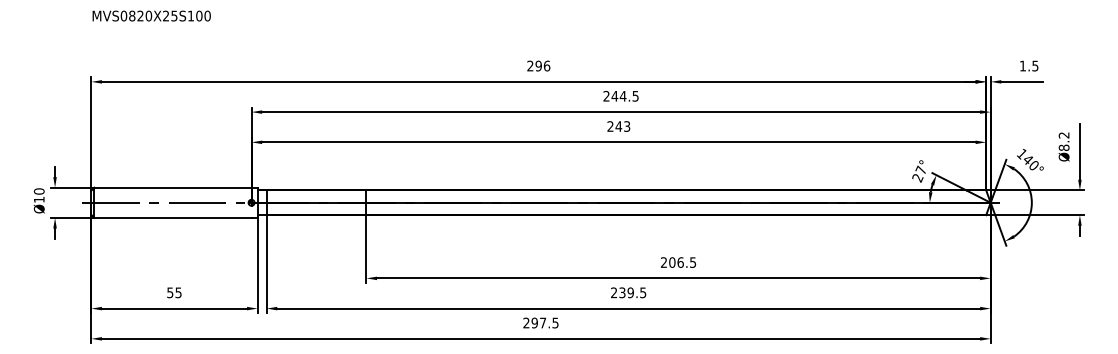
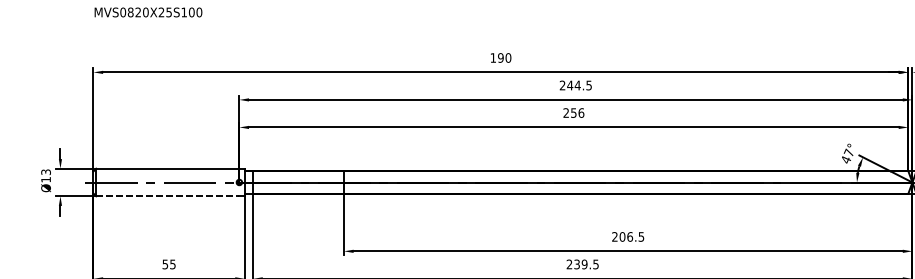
text: (538, 65) -> (500, 57), 296 -> 190
text: (622, 126) -> (577, 113), 243 -> 256
text: (917, 178) -> (845, 160), 27° -> 47°
text: (38, 191) -> (45, 172), Ø10 -> Ø13
line: (172, 217) -> (167, 195), solid -> dashed

